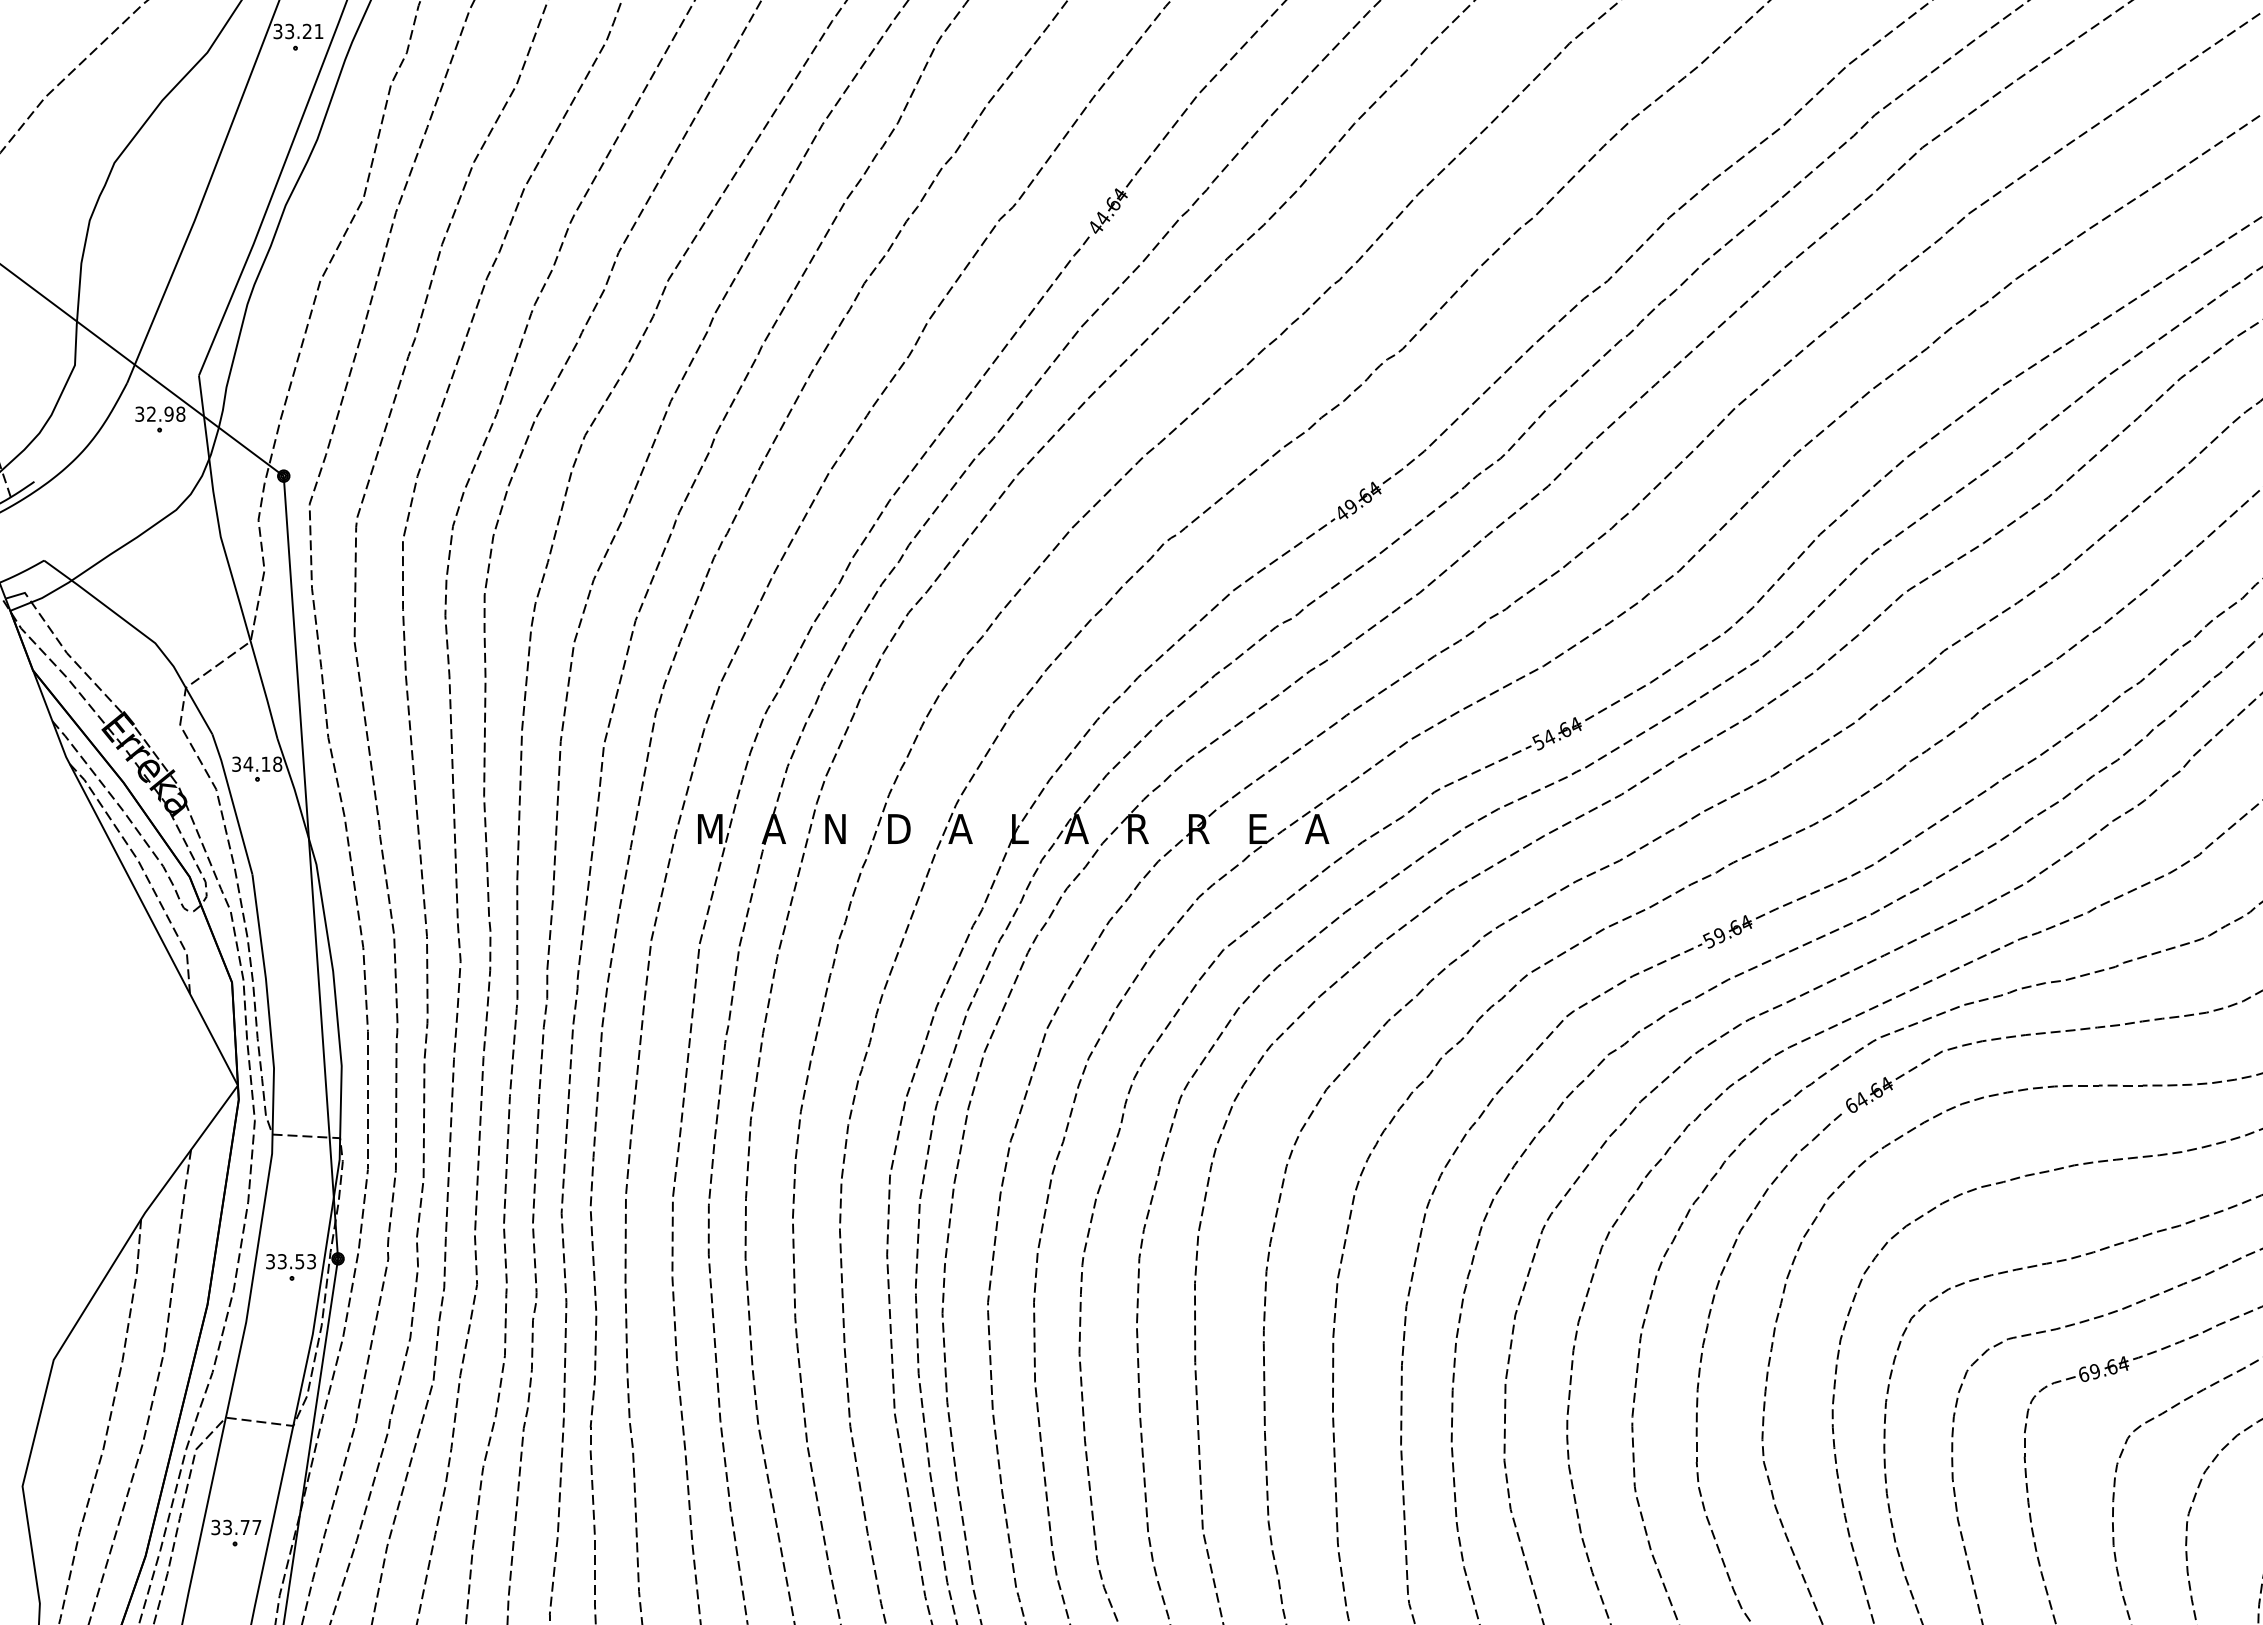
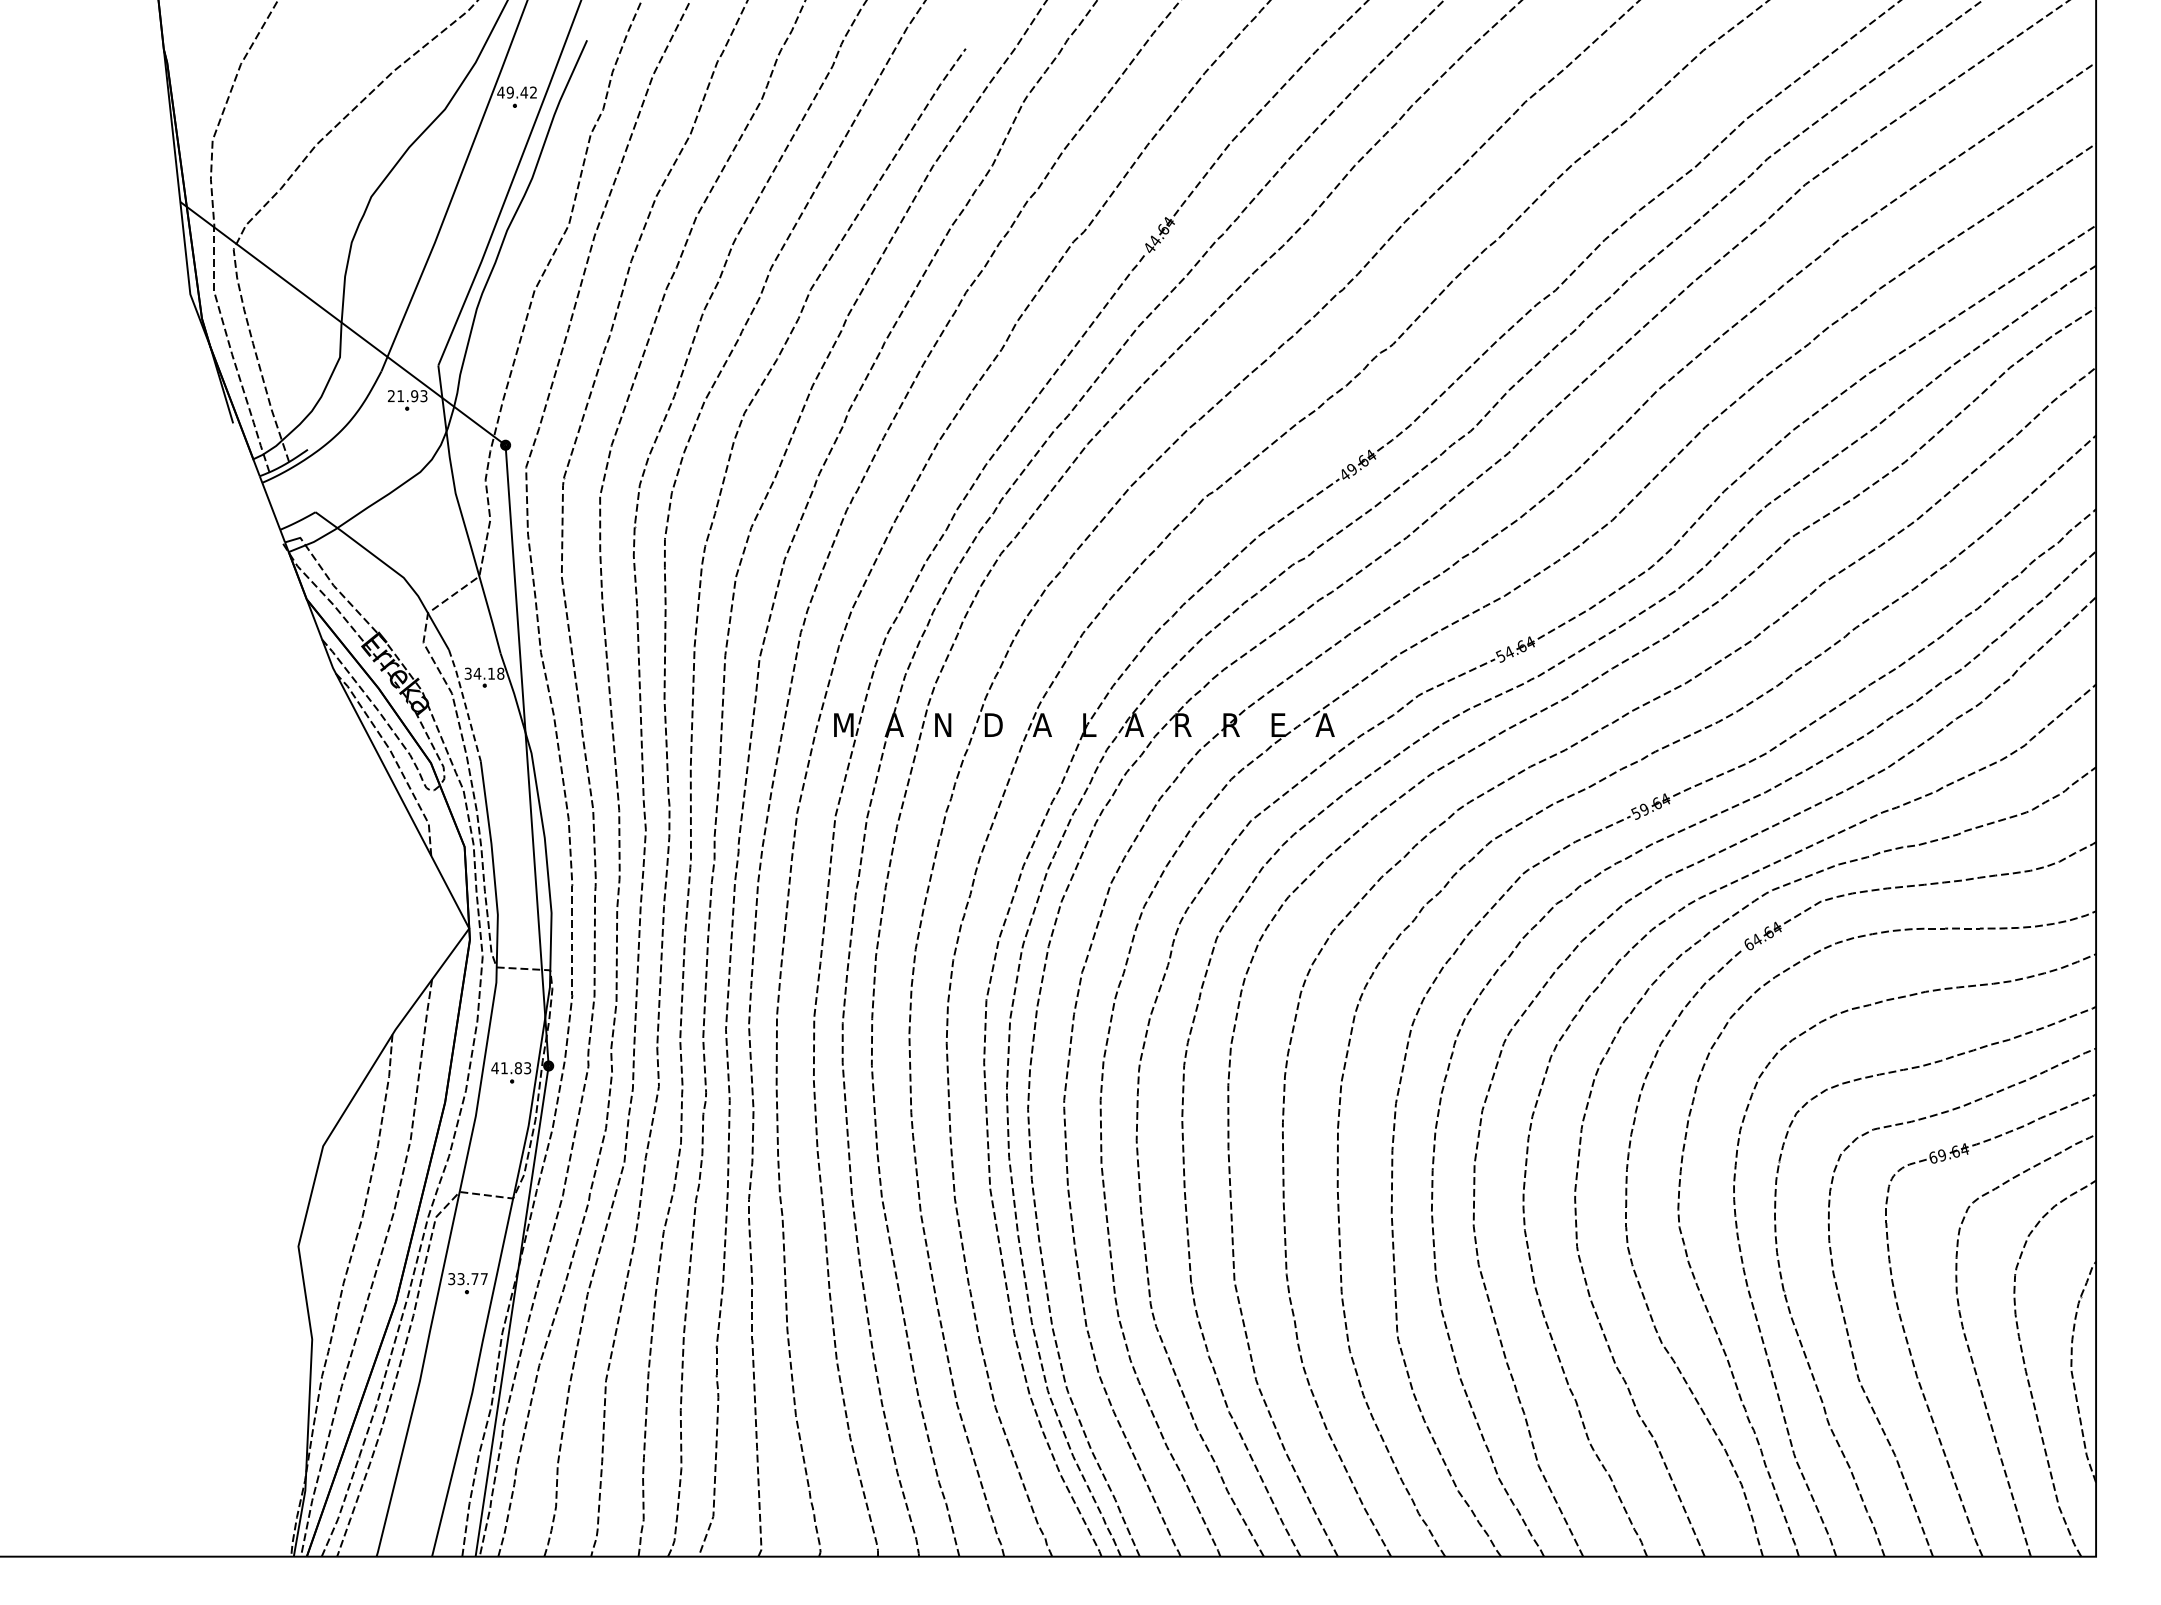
text: (297, 31) -> (516, 92), 33.21 -> 49.42
text: (160, 414) -> (407, 396), 32.98 -> 21.93
line: (233, 804) -> (465, 705), solid -> dashed
text: (284, 1261) -> (506, 1068), 33.53 -> 41.83

